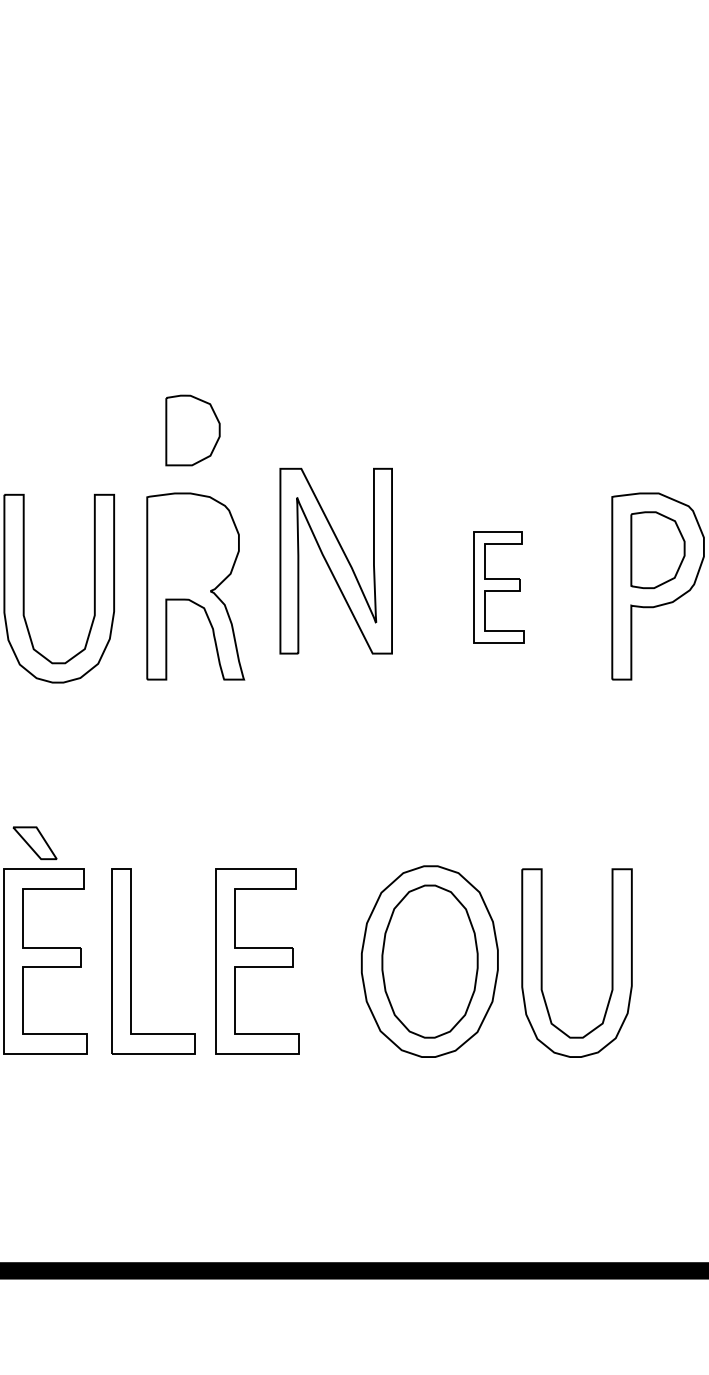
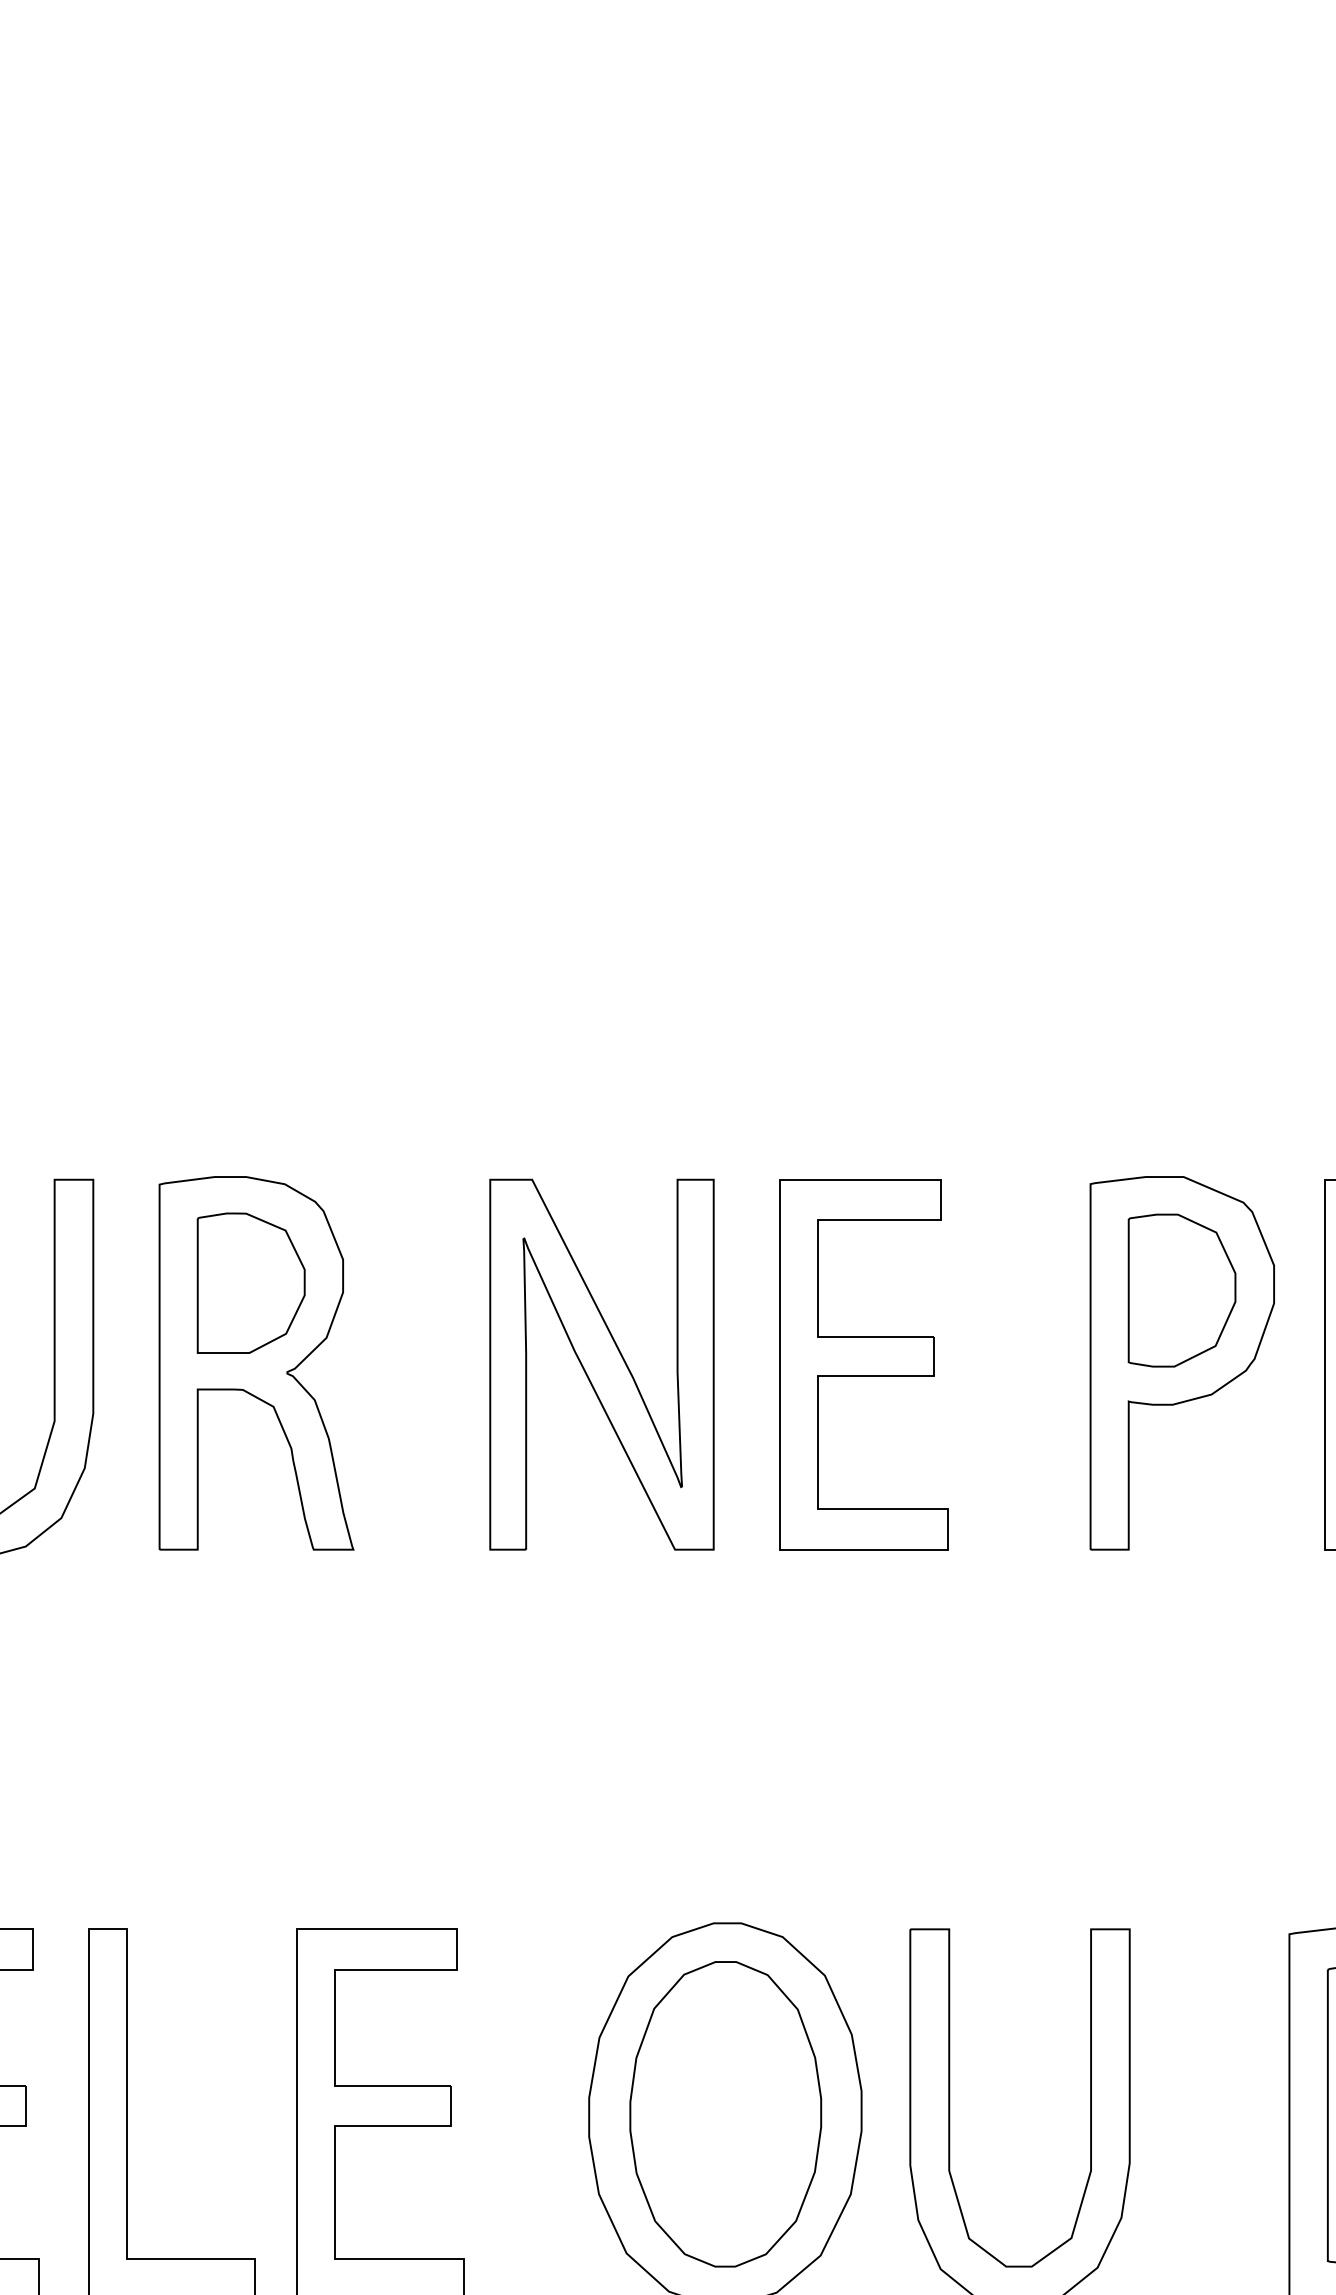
part: (192, 430) -> (250, 1283), moved
part: (335, 560) -> (600, 1363), moved
part: (498, 587) -> (862, 1365), size x1.67

